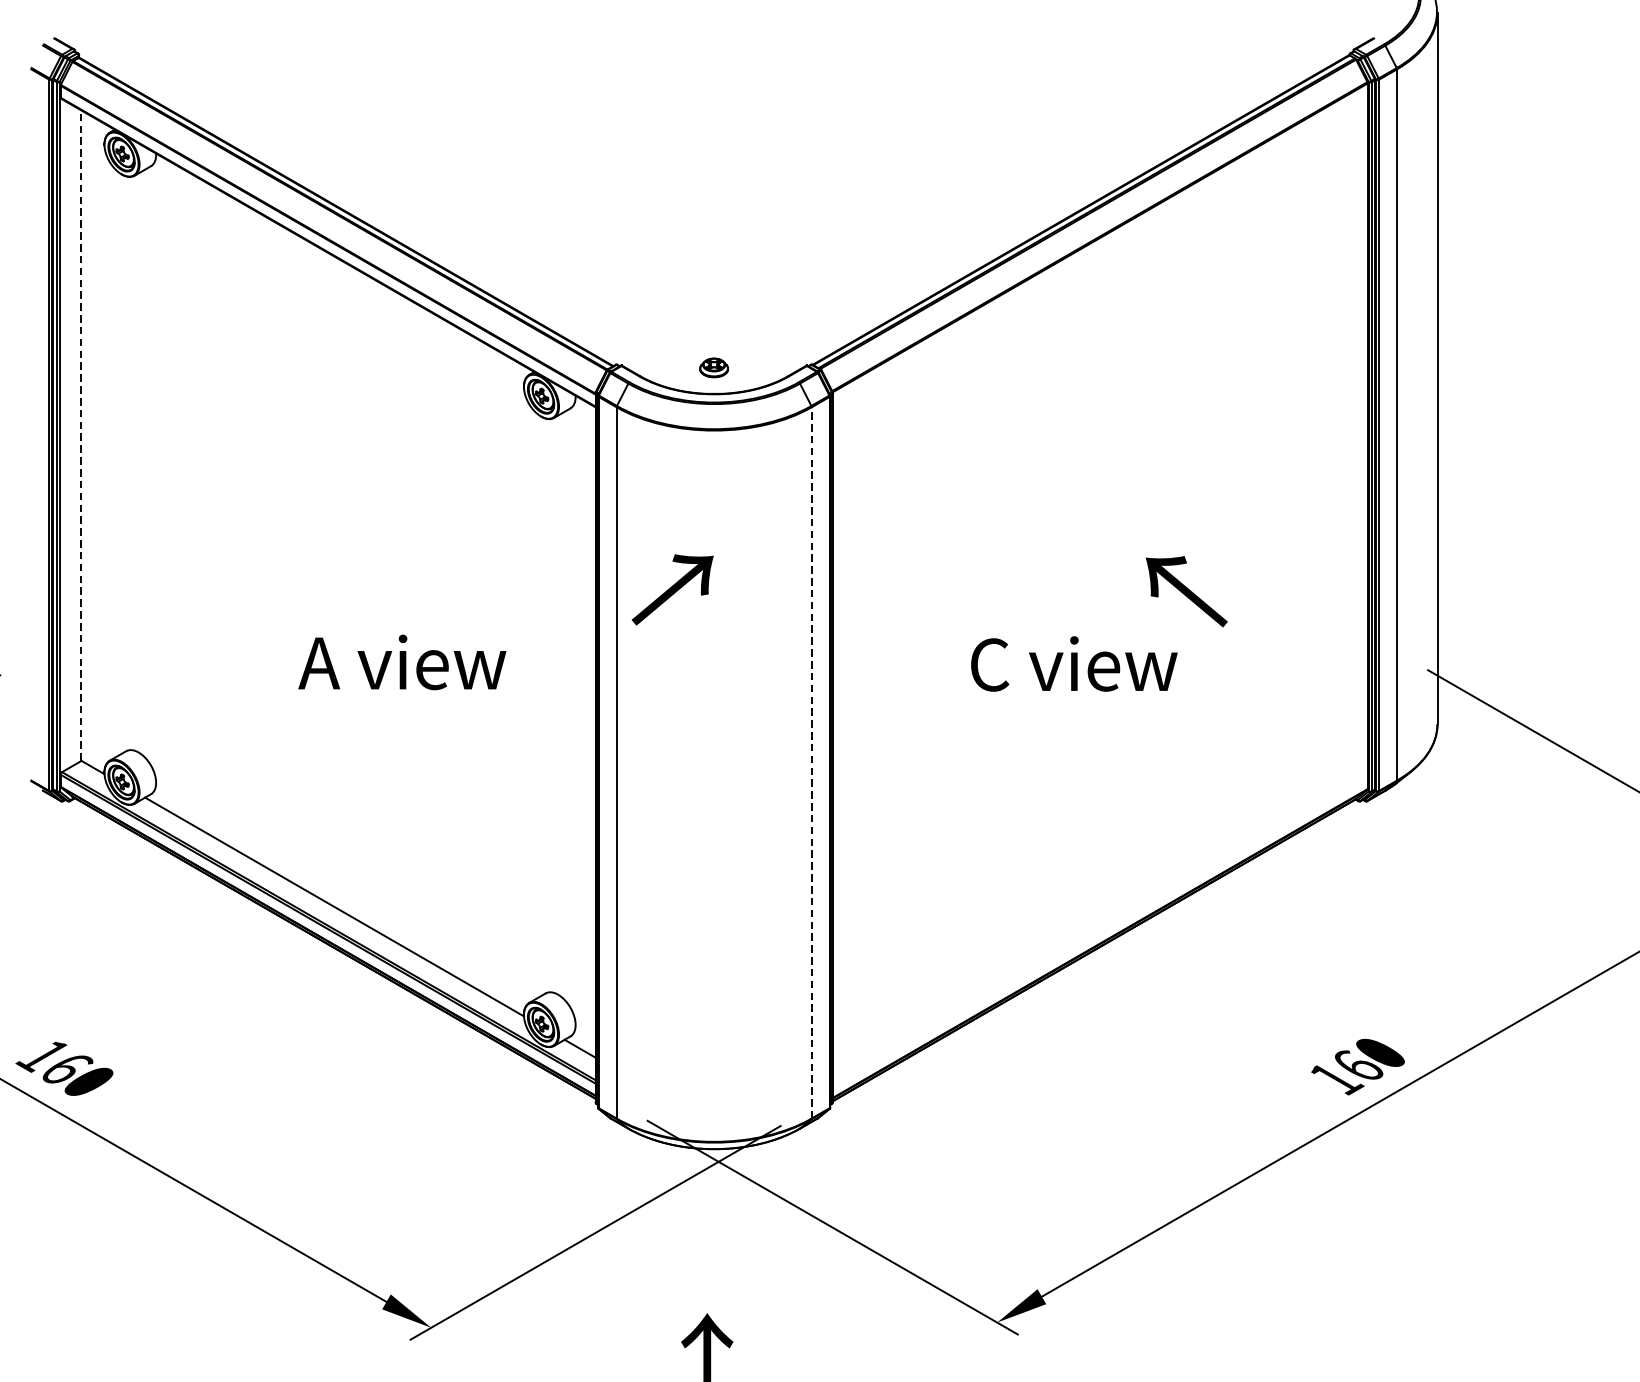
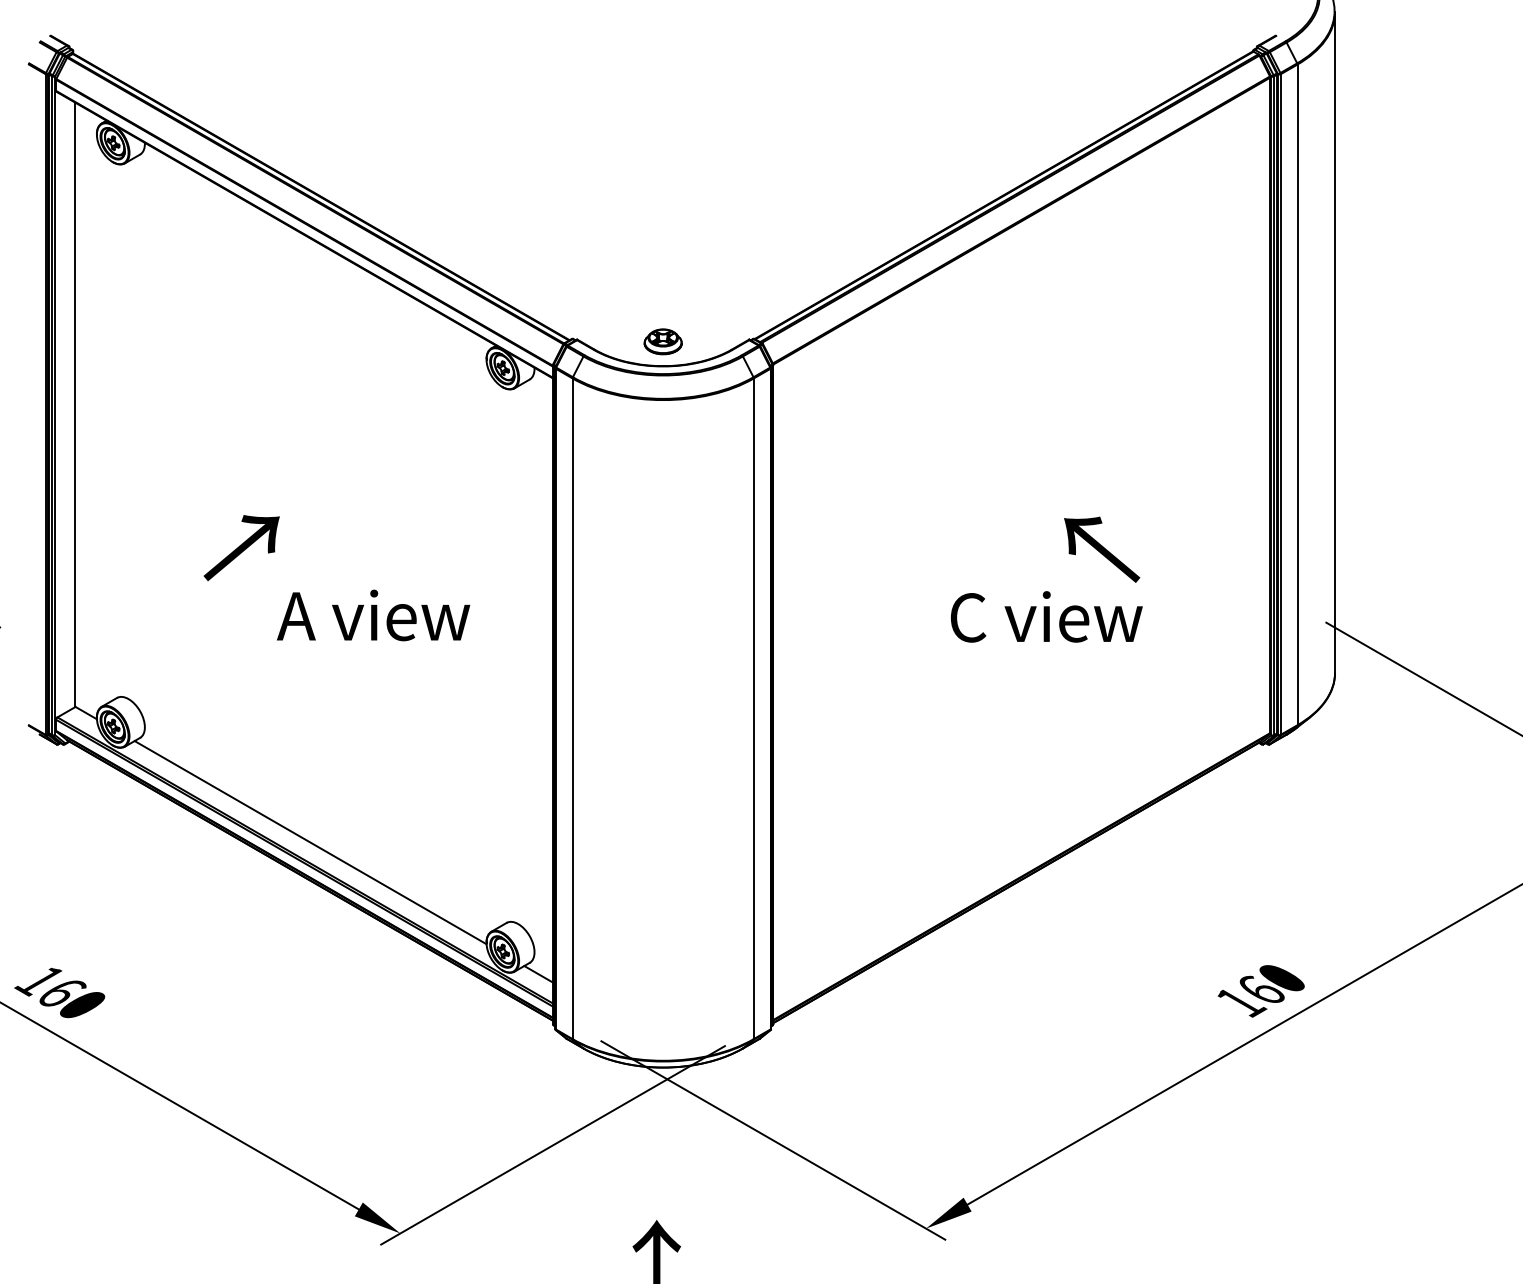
part: (713, 367) -> (662, 341), size x1.43
line: (81, 435) -> (75, 404), dashed -> solid
text: (672, 589) -> (241, 547), moved
text: (1074, 663) -> (1046, 616), moved
line: (811, 762) -> (753, 708), dashed -> solid

